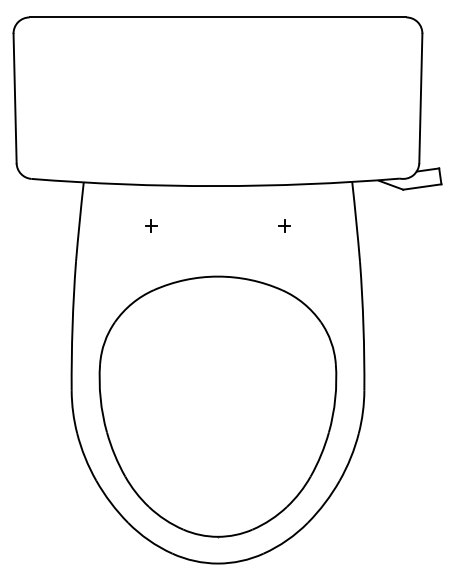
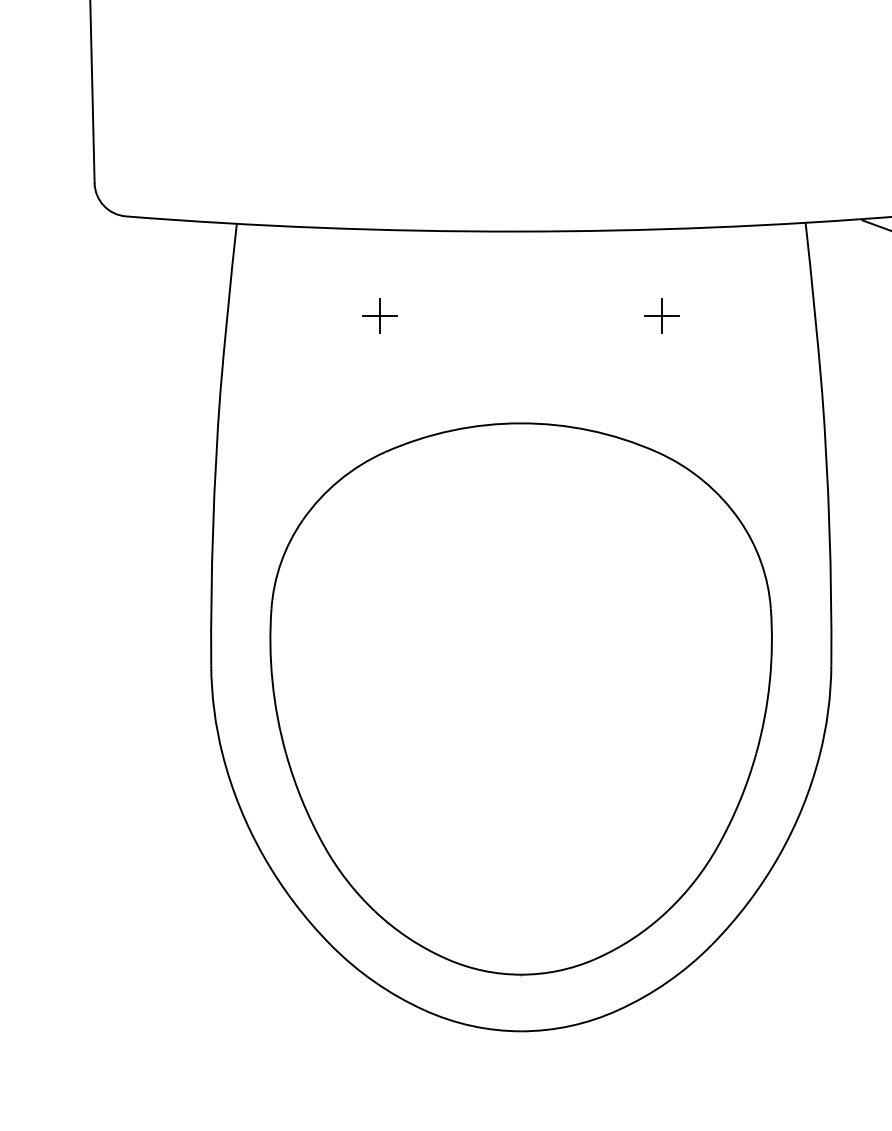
part: (150, 225) -> (378, 315), size x1.43
part: (284, 225) -> (662, 315), size x1.43

